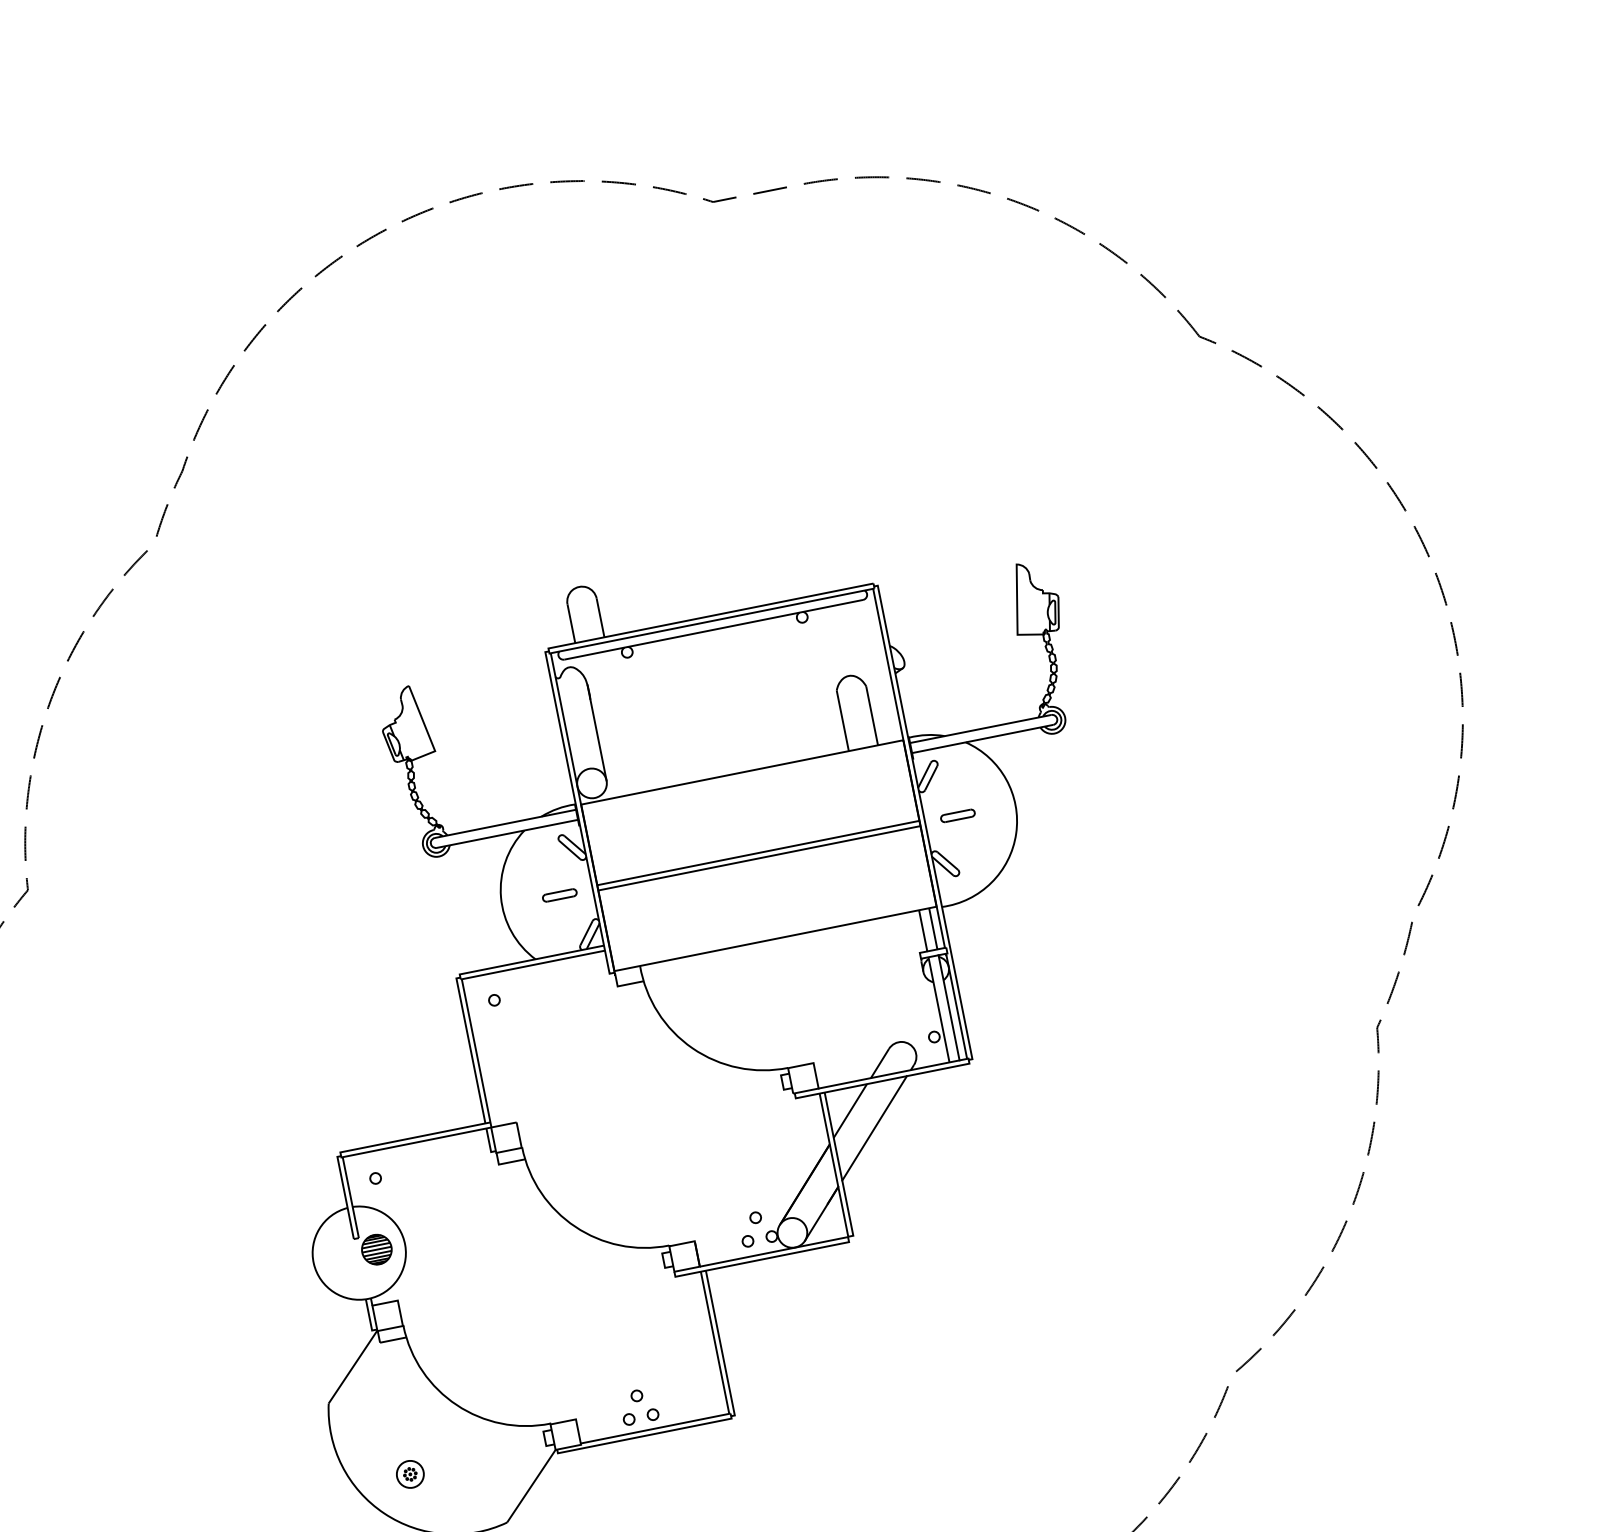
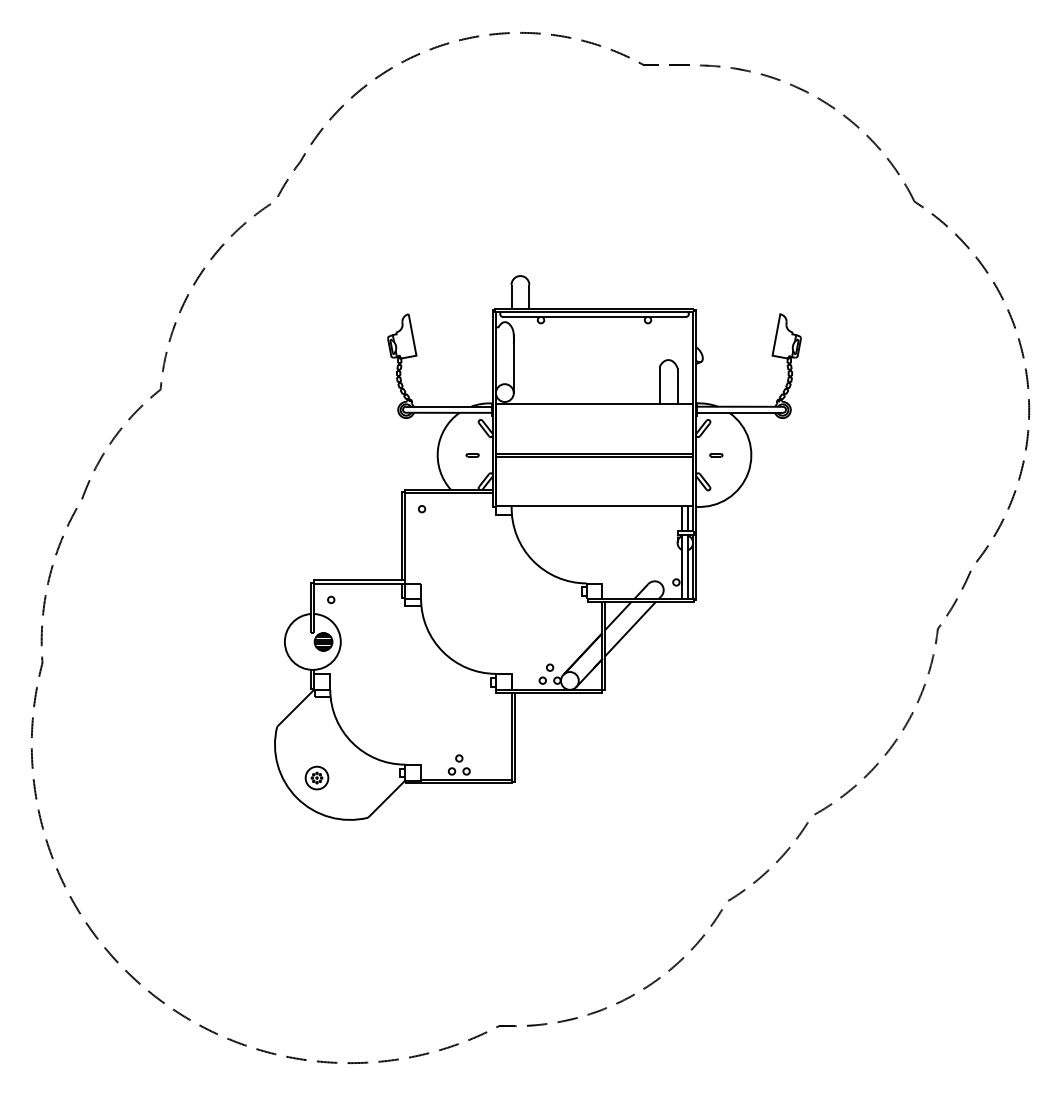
part: (958, 816) -> (716, 455), size x0.6
part: (559, 896) -> (472, 455), size x0.6
part: (409, 1473) -> (316, 777), size x1.4

